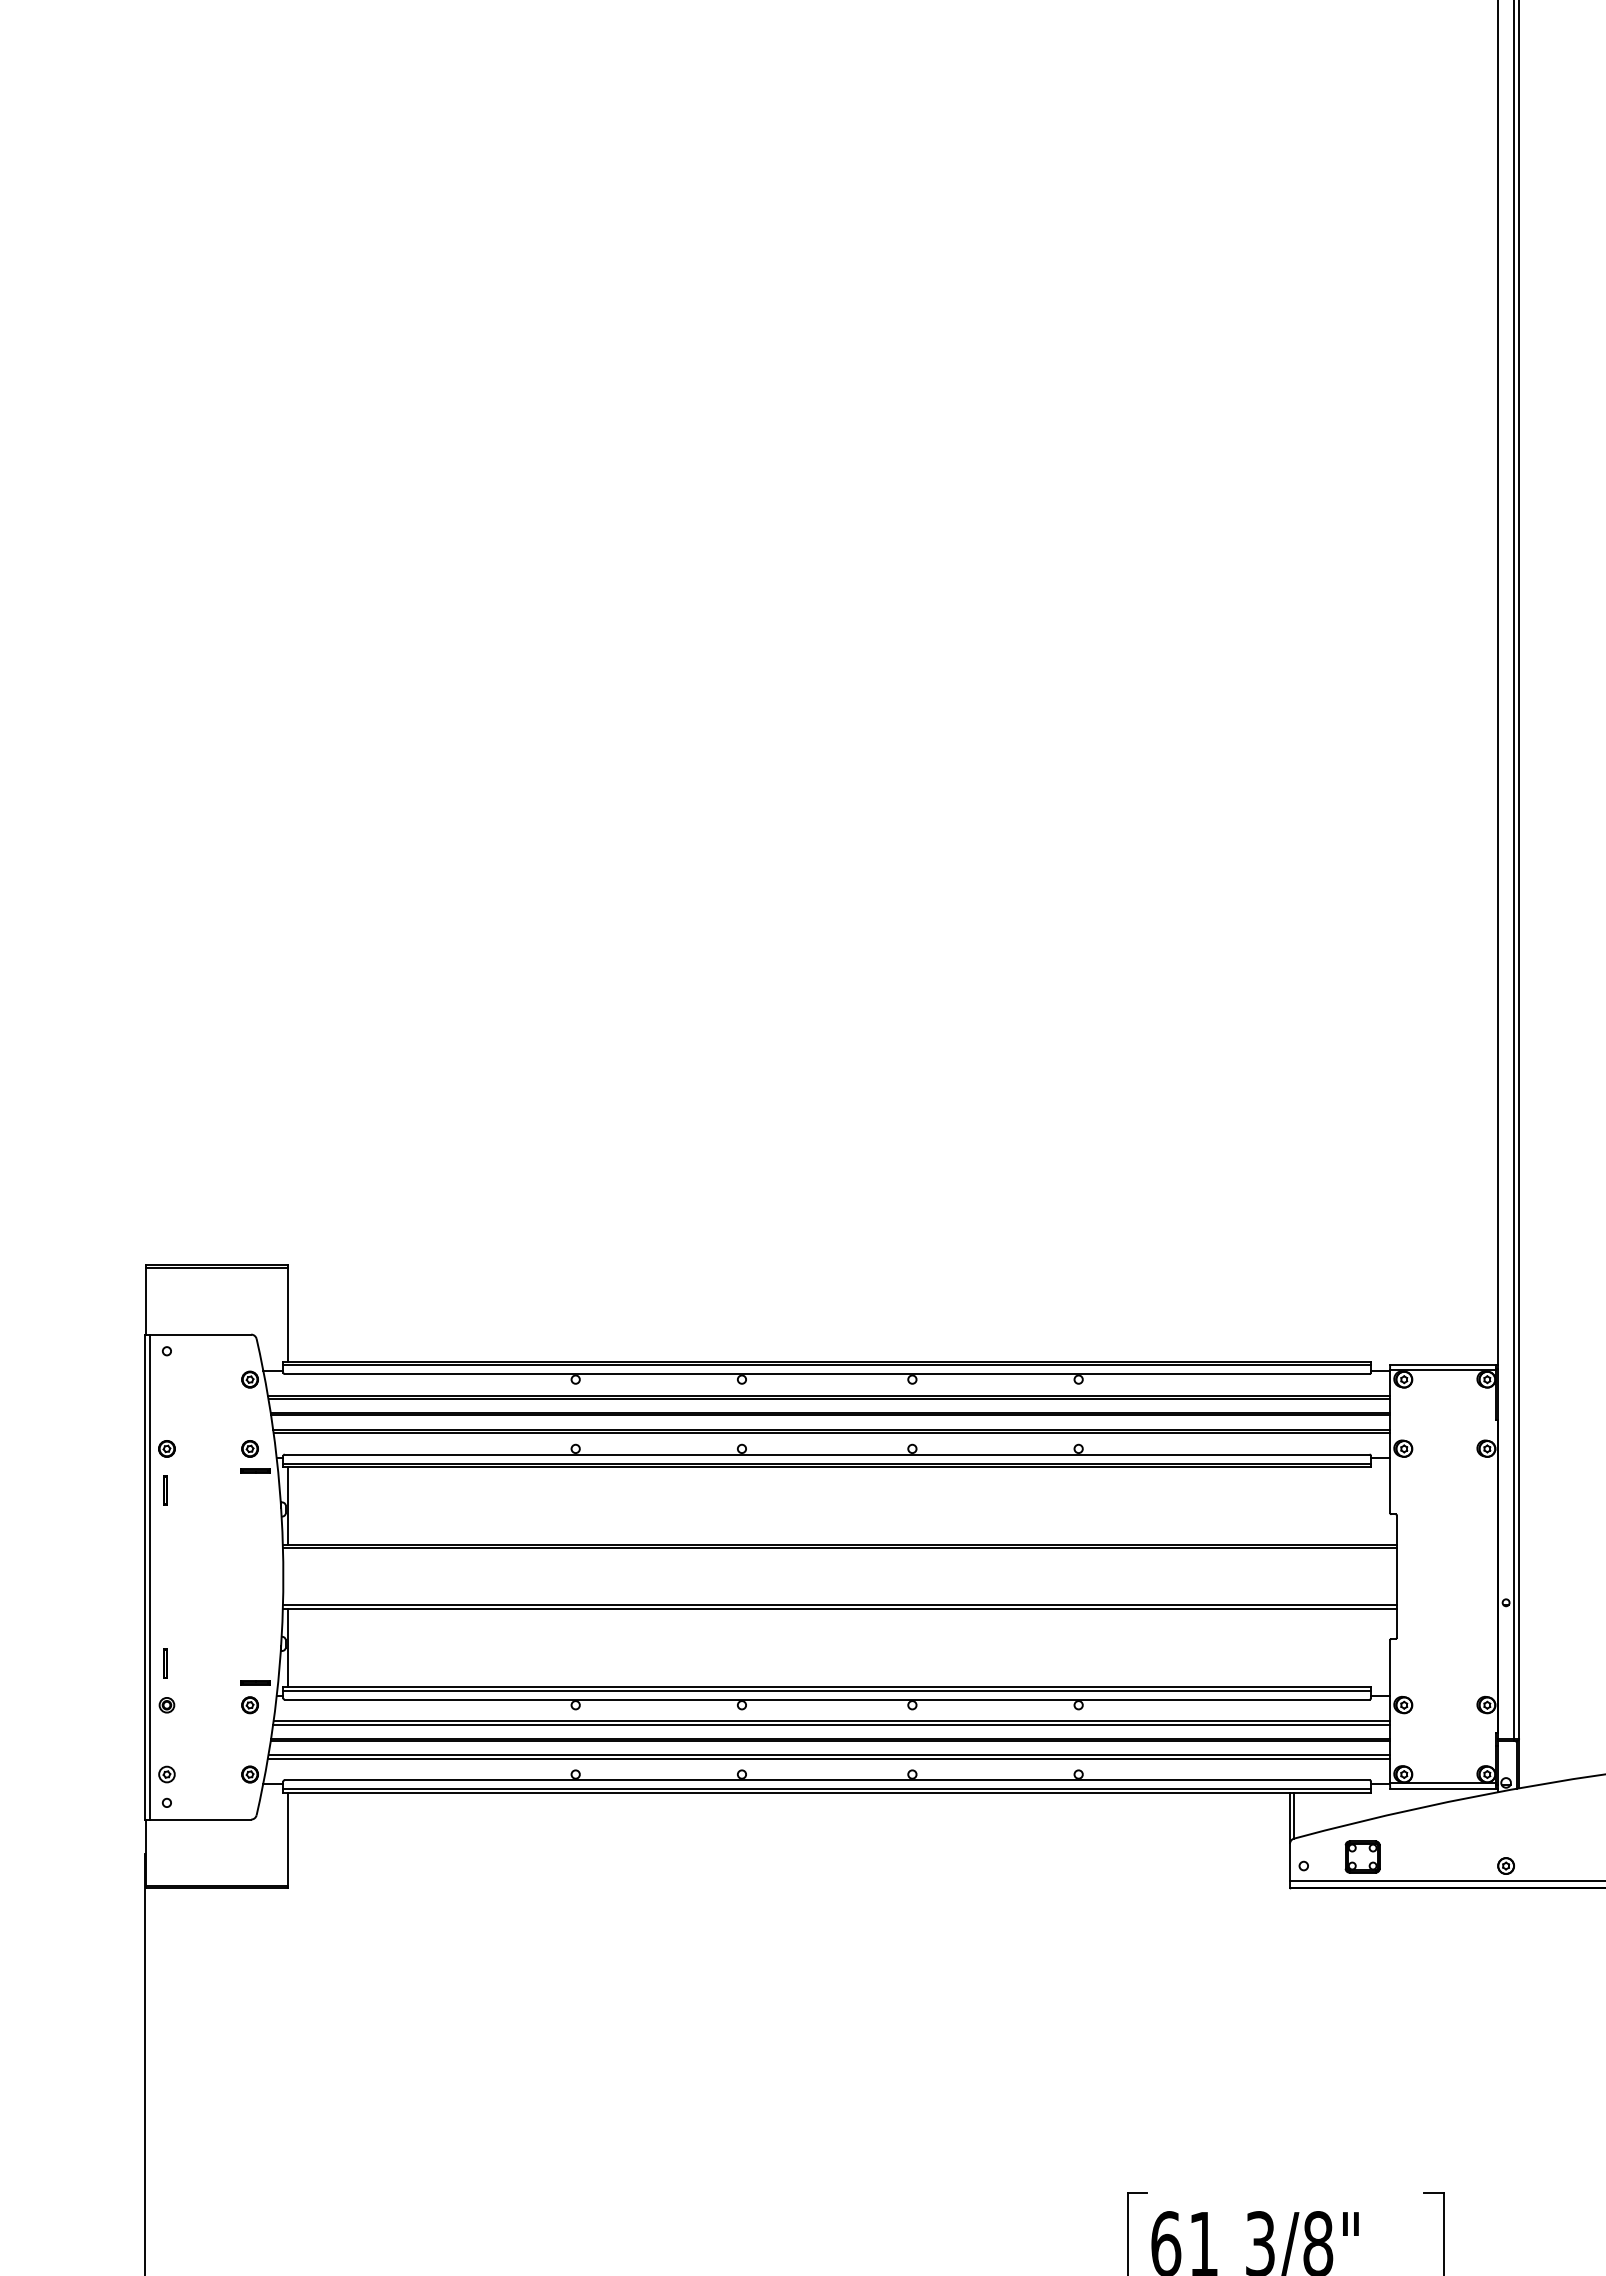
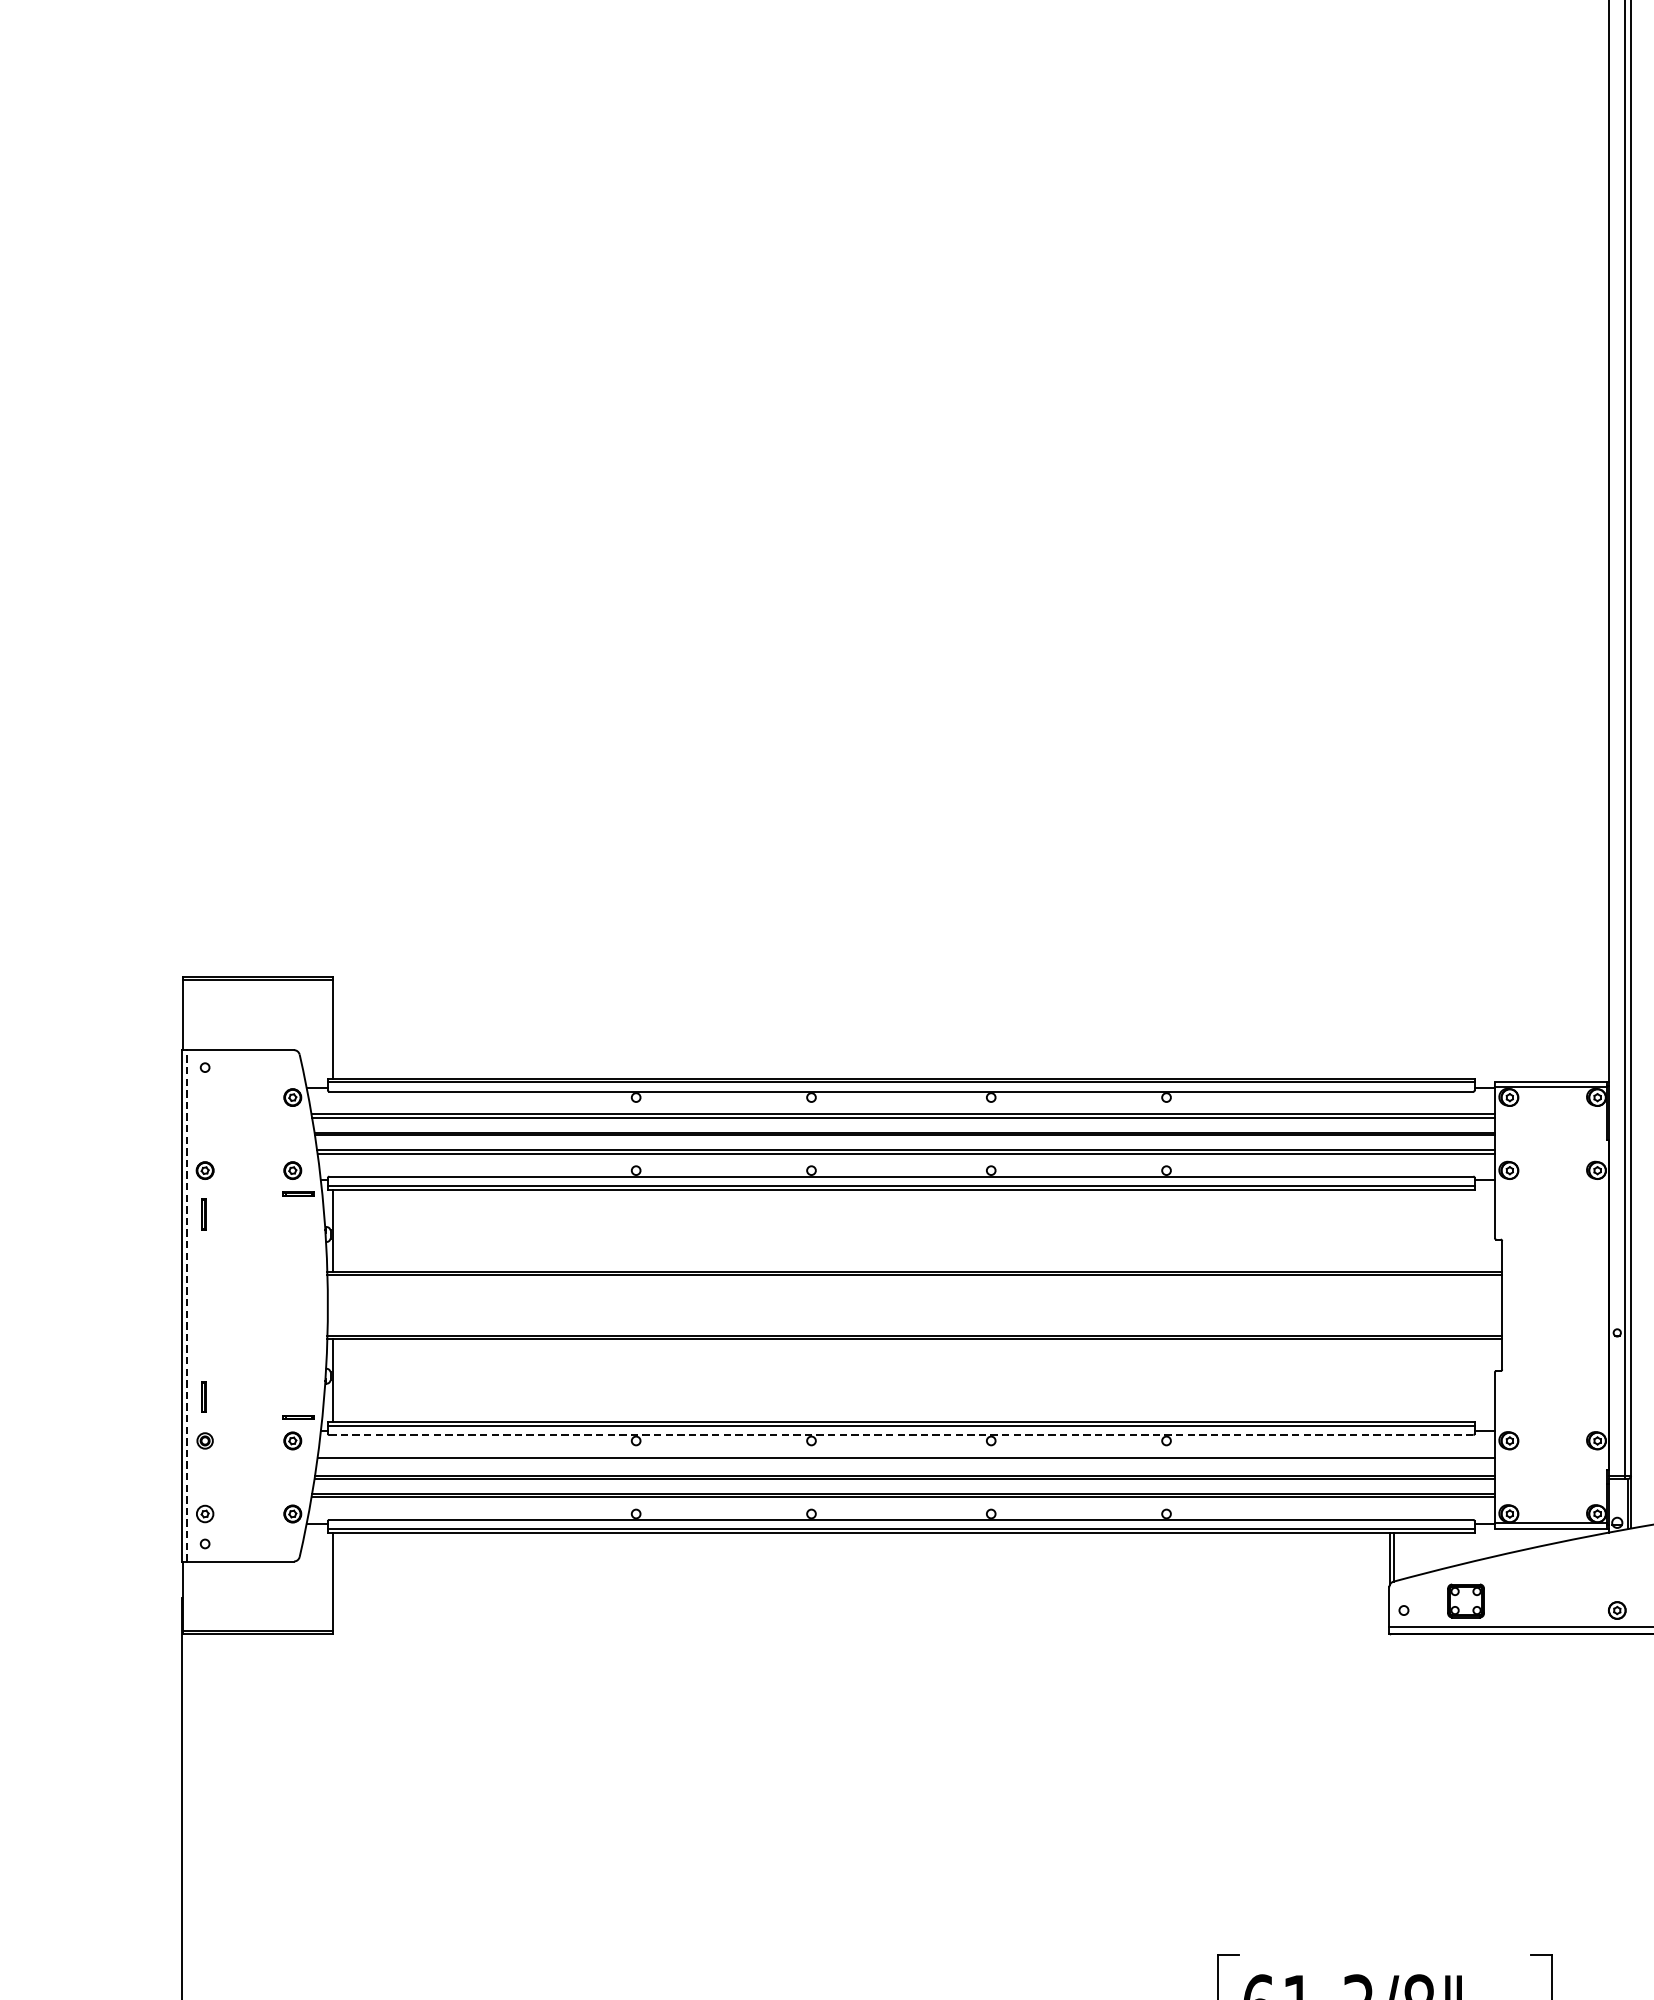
line: (150, 1576) -> (187, 1305), solid -> dashed
line: (826, 1699) -> (900, 1434), solid -> dashed
line: (831, 1724) -> (905, 1461), removed

